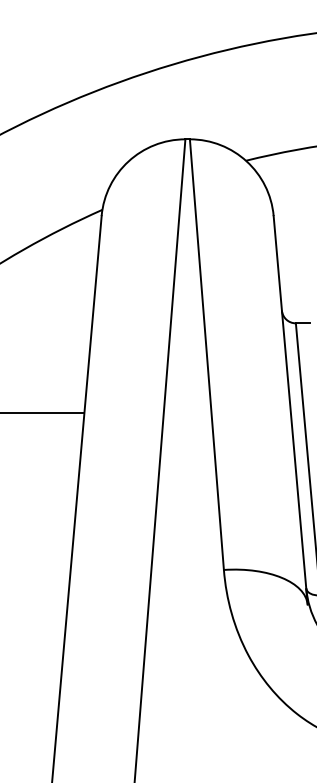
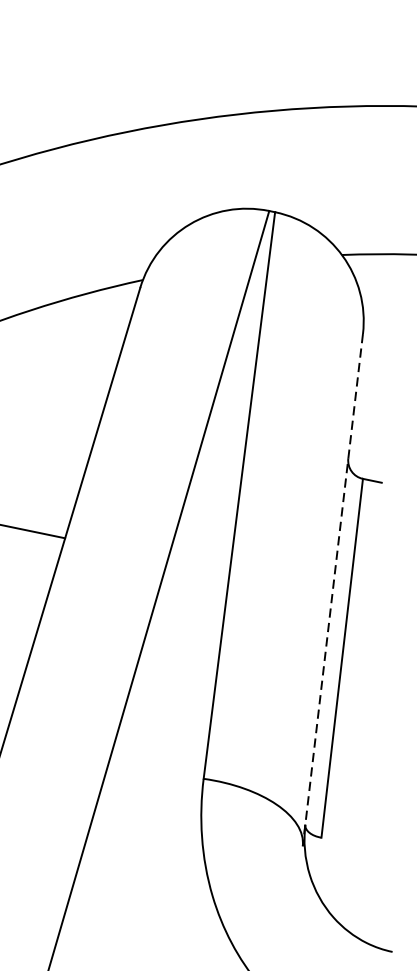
line: (290, 410) -> (332, 590), solid -> dashed

